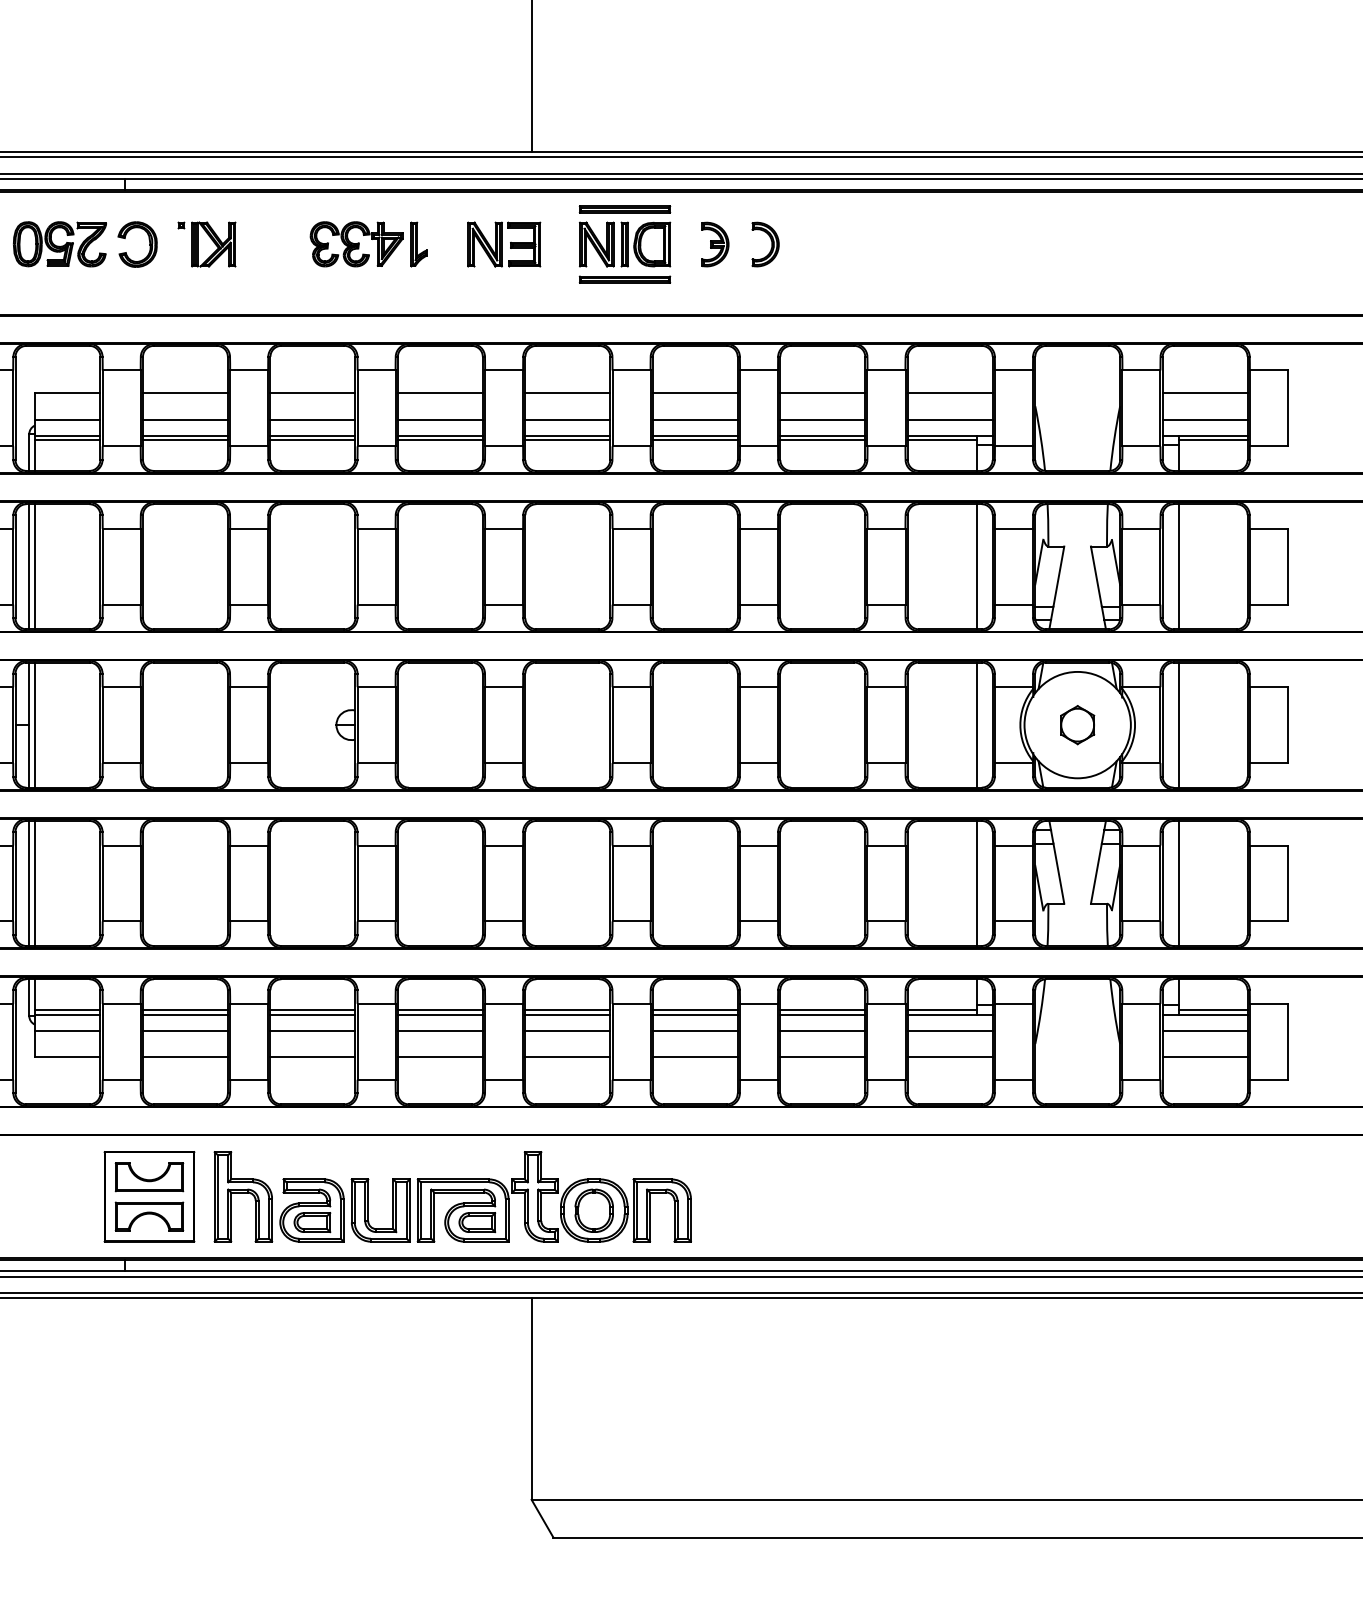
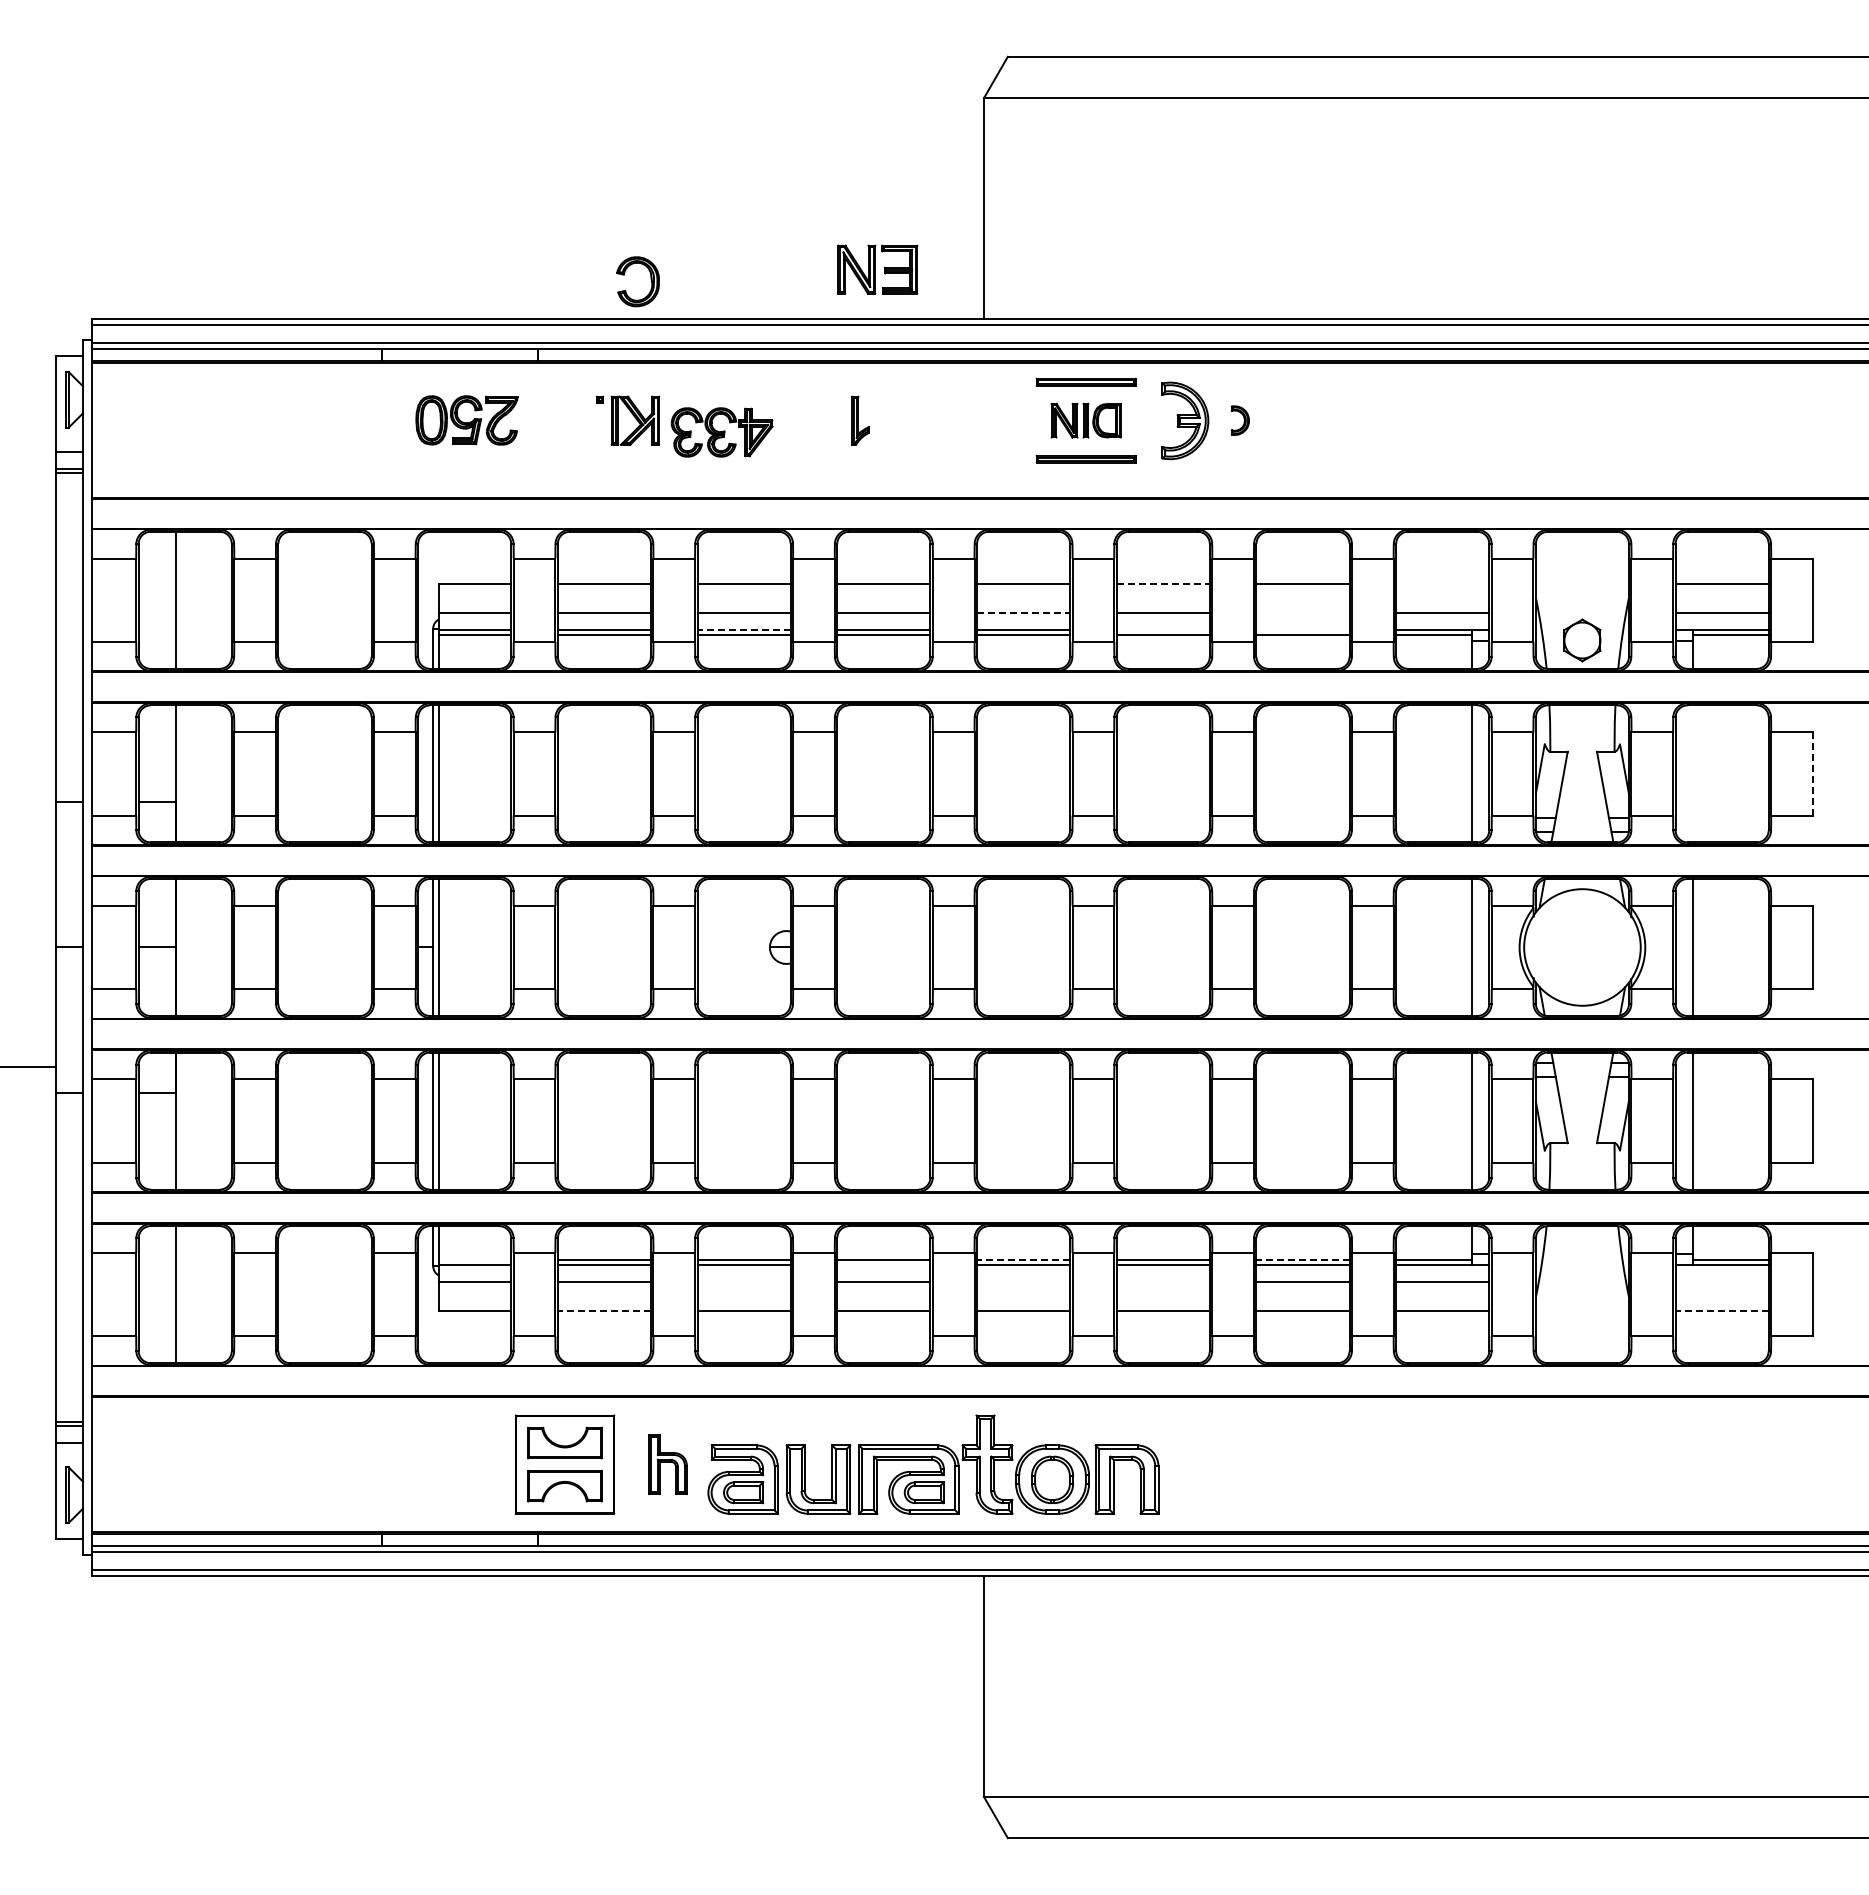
part: (149, 242) -> (650, 279), moved
part: (356, 244) -> (721, 432), moved
part: (503, 244) -> (877, 269), moved
part: (624, 244) -> (1085, 420), size x0.7
part: (715, 244) -> (1185, 420), size x1.6
part: (765, 244) -> (1240, 420), size x0.6
line: (695, 393) -> (1163, 583), solid -> dashed
line: (950, 393) -> (1442, 583), removed
line: (567, 419) -> (1023, 612), solid -> dashed
line: (822, 419) -> (1302, 612), removed
line: (313, 435) -> (744, 630), solid -> dashed
line: (694, 435) -> (1162, 630), removed
line: (822, 435) -> (1302, 630), removed
line: (1179, 566) -> (1693, 773), removed
line: (1287, 566) -> (1812, 773), solid -> dashed
part: (1077, 725) -> (1582, 640), moved
line: (67, 1010) -> (475, 1260), removed
line: (567, 1010) -> (1023, 1260), solid -> dashed
line: (823, 1010) -> (1303, 1260), solid -> dashed
line: (440, 1014) -> (883, 1264), removed
line: (312, 1030) -> (743, 1282), removed
line: (567, 1030) -> (1023, 1282), removed
line: (694, 1030) -> (1162, 1282), removed
line: (1204, 1030) -> (1721, 1282), removed
line: (185, 1057) -> (604, 1311), solid -> dashed
line: (1205, 1057) -> (1722, 1311), solid -> dashed
part: (242, 1196) -> (667, 1464), size x0.6

